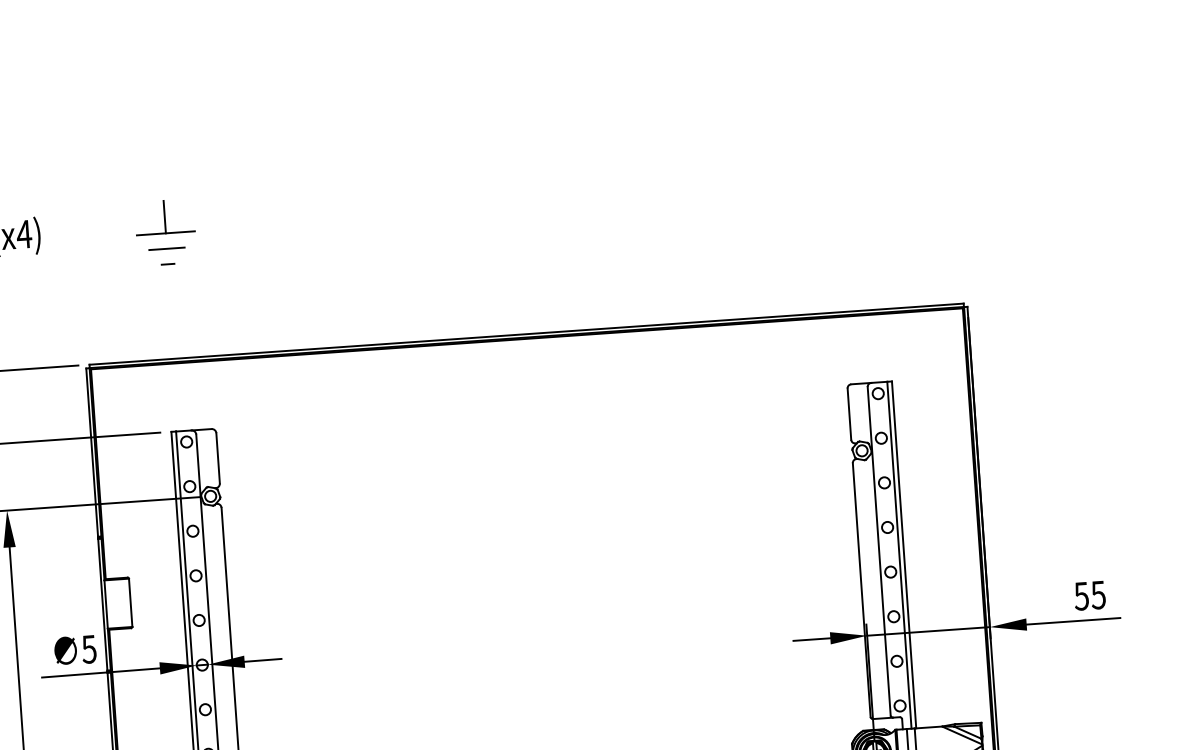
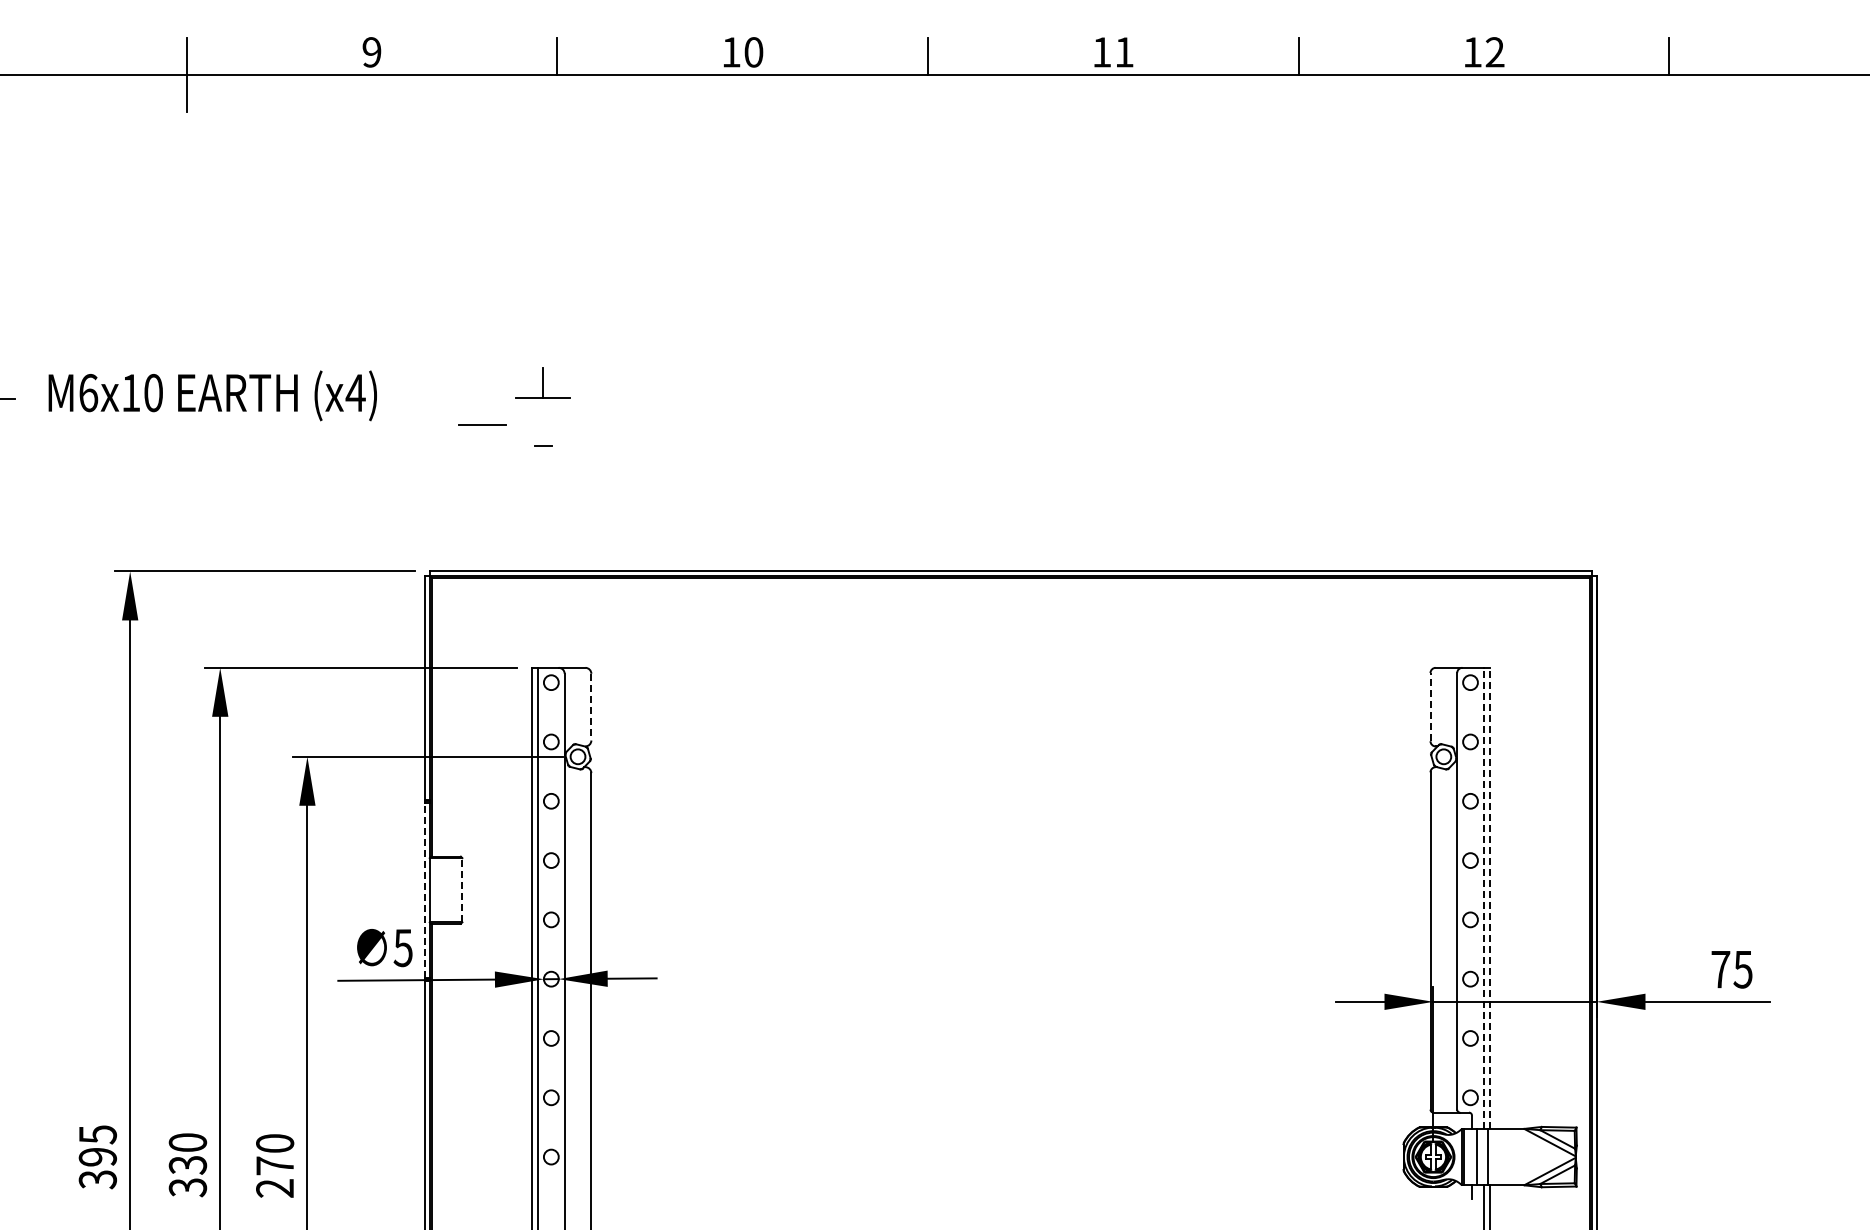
part: (165, 217) -> (543, 383), size x0.7
line: (167, 248) -> (482, 424), moved
line: (849, 413) -> (1430, 706), solid -> dashed
line: (218, 458) -> (591, 707), solid -> dashed
line: (899, 555) -> (1483, 898), solid -> dashed
line: (903, 555) -> (1489, 898), solid -> dashed
text: (1081, 596) -> (1720, 969), 55 -> 75
line: (130, 602) -> (462, 889), solid -> dashed
line: (102, 604) -> (425, 889), solid -> dashed

